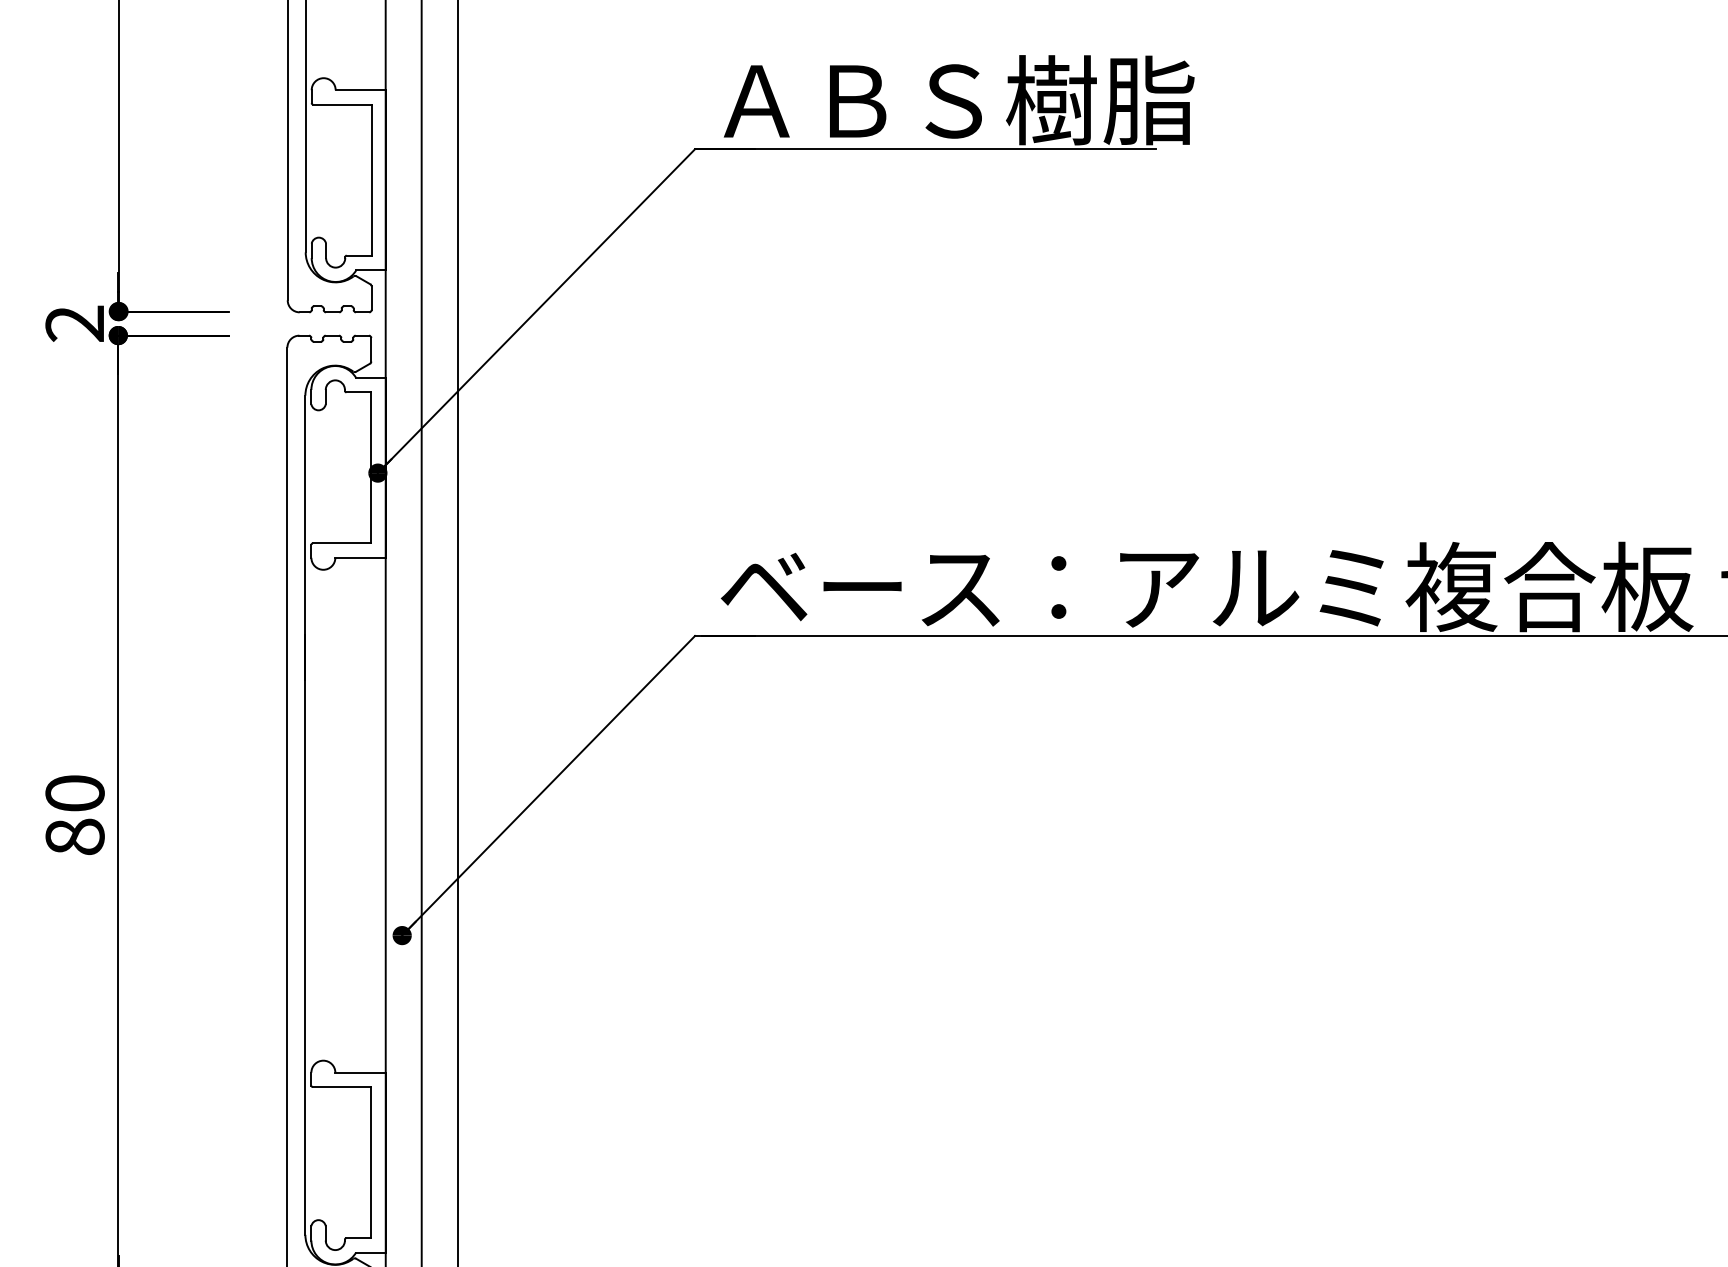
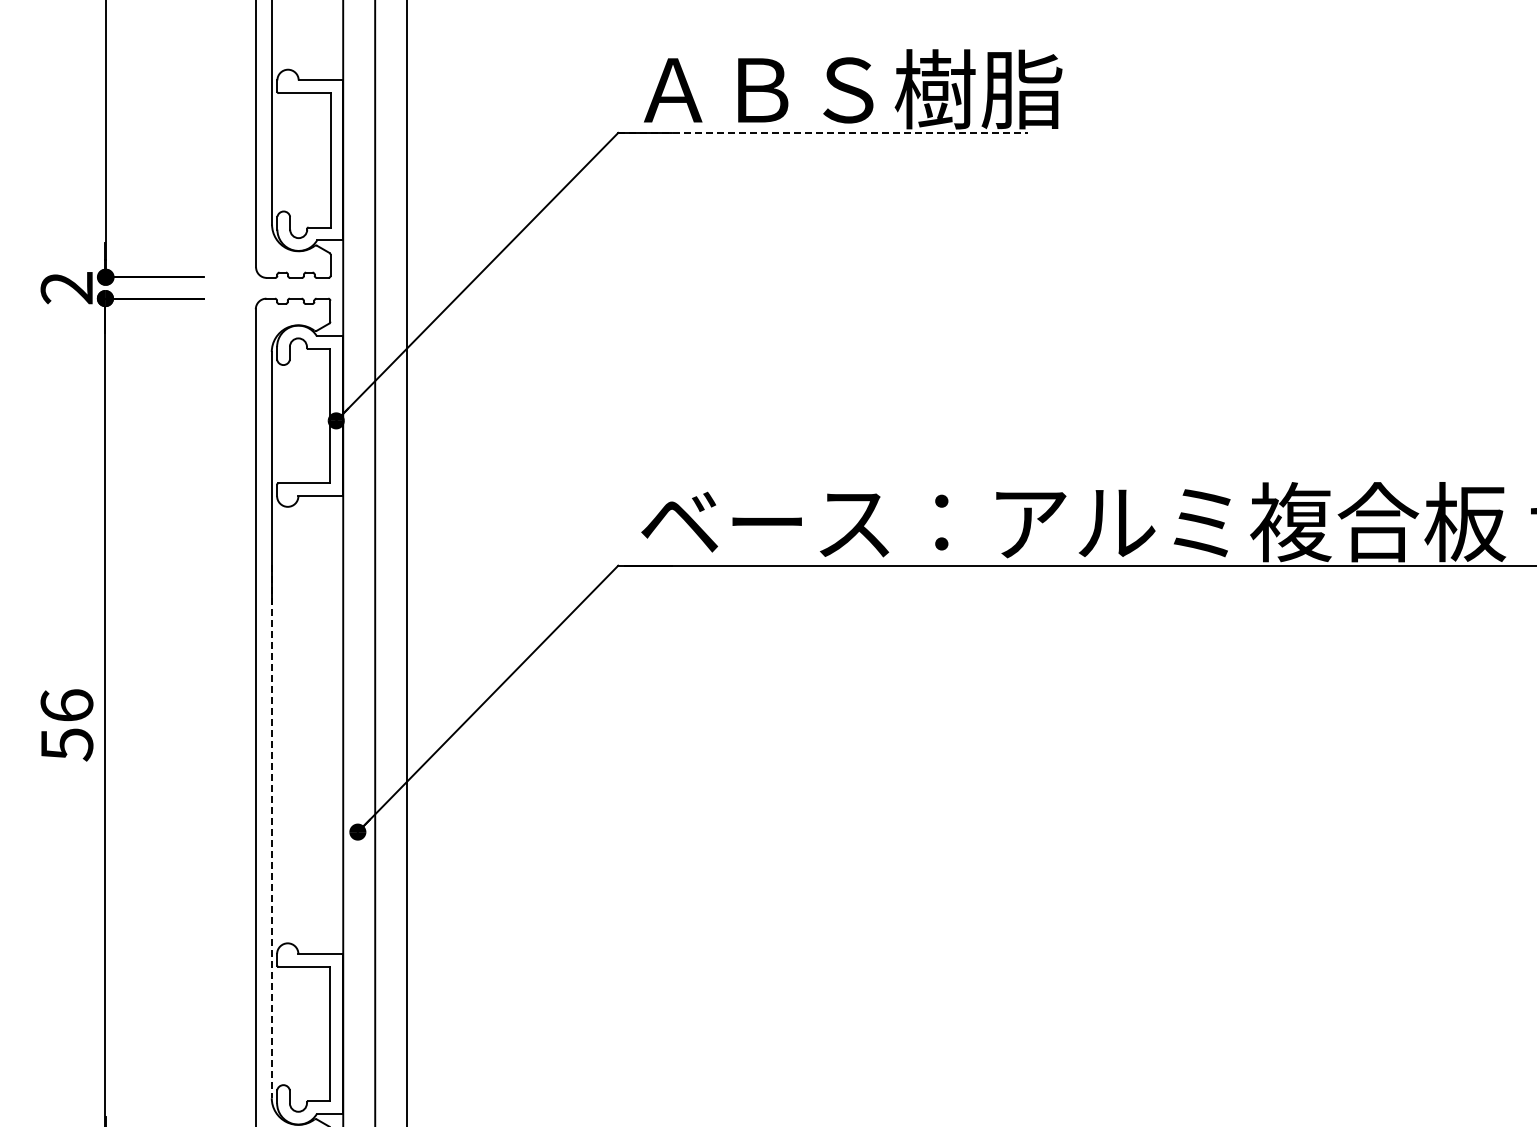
line: (925, 148) -> (823, 132), solid -> dashed
text: (74, 815) -> (66, 725), 80 -> 56
line: (305, 934) -> (271, 831), solid -> dashed

